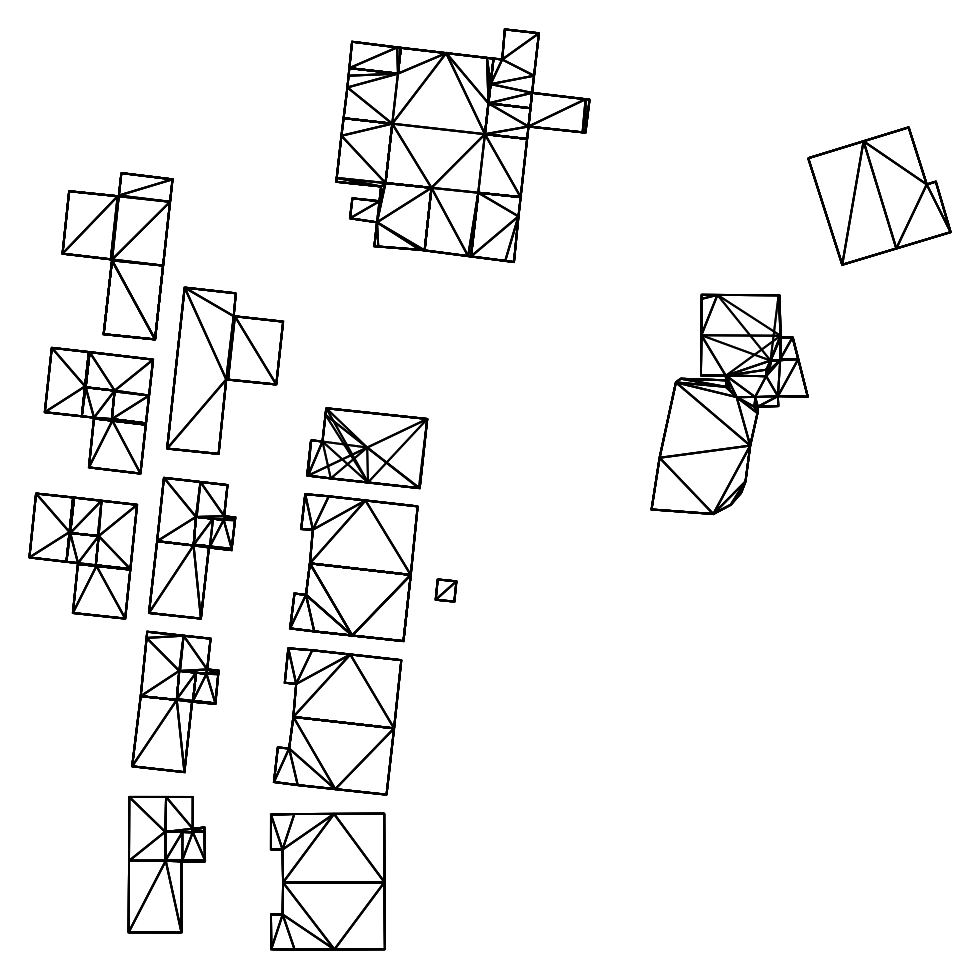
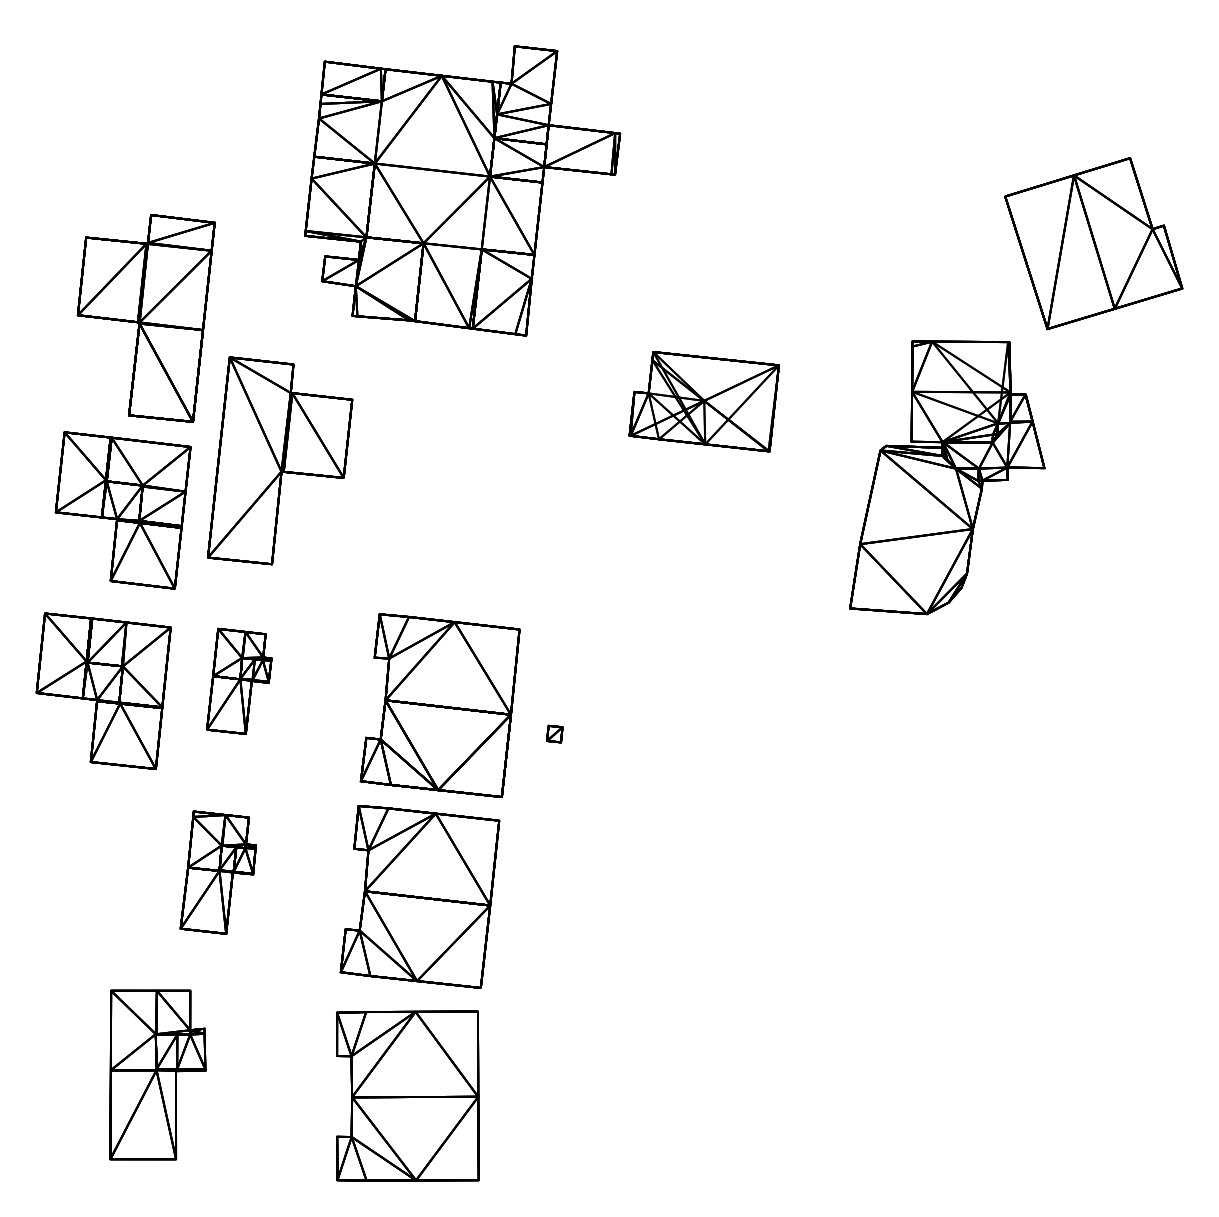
part: (462, 145) -> (462, 190), moved
part: (729, 404) -> (947, 477), moved
part: (367, 448) -> (704, 402), moved
part: (192, 547) -> (239, 680), size x0.6
part: (445, 590) -> (554, 734), size x0.6
part: (175, 701) -> (218, 872), size x0.7
part: (166, 864) -> (157, 1074), moved

